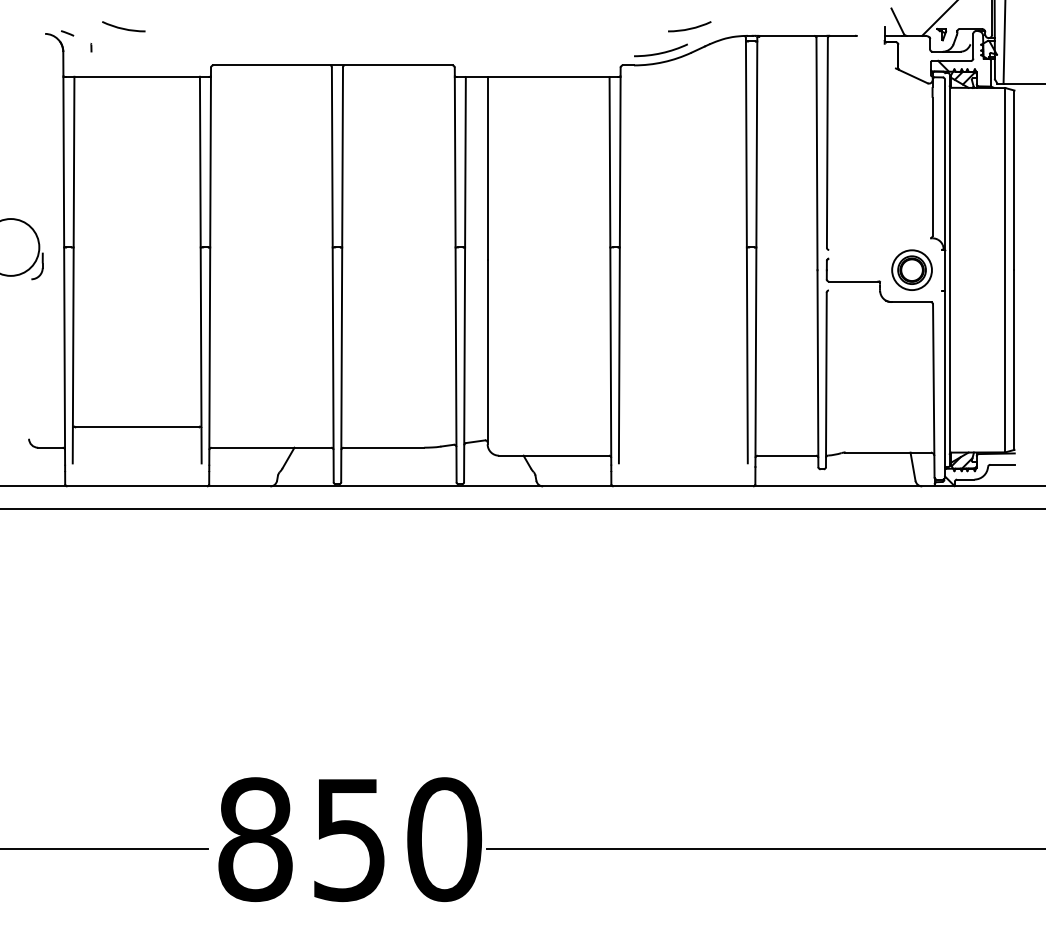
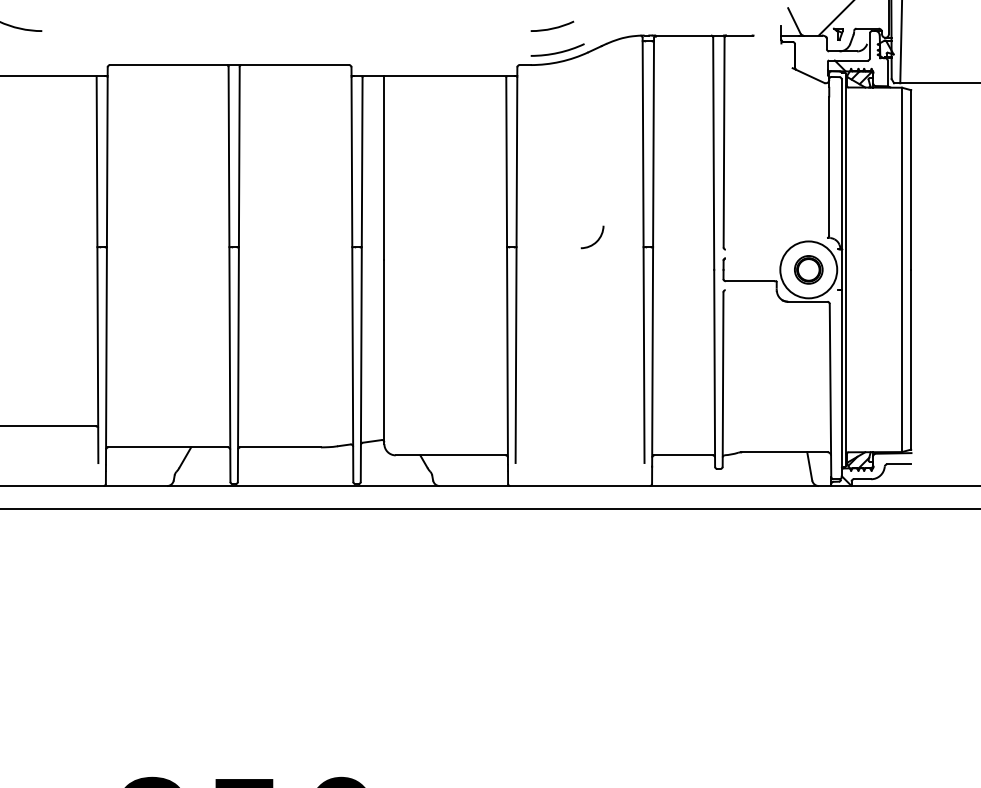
arc: (690, 27) -> (553, 27), moved
arc: (699, 241) -> (596, 241), added
circle: (911, 269) -> (808, 269), size x1.43

